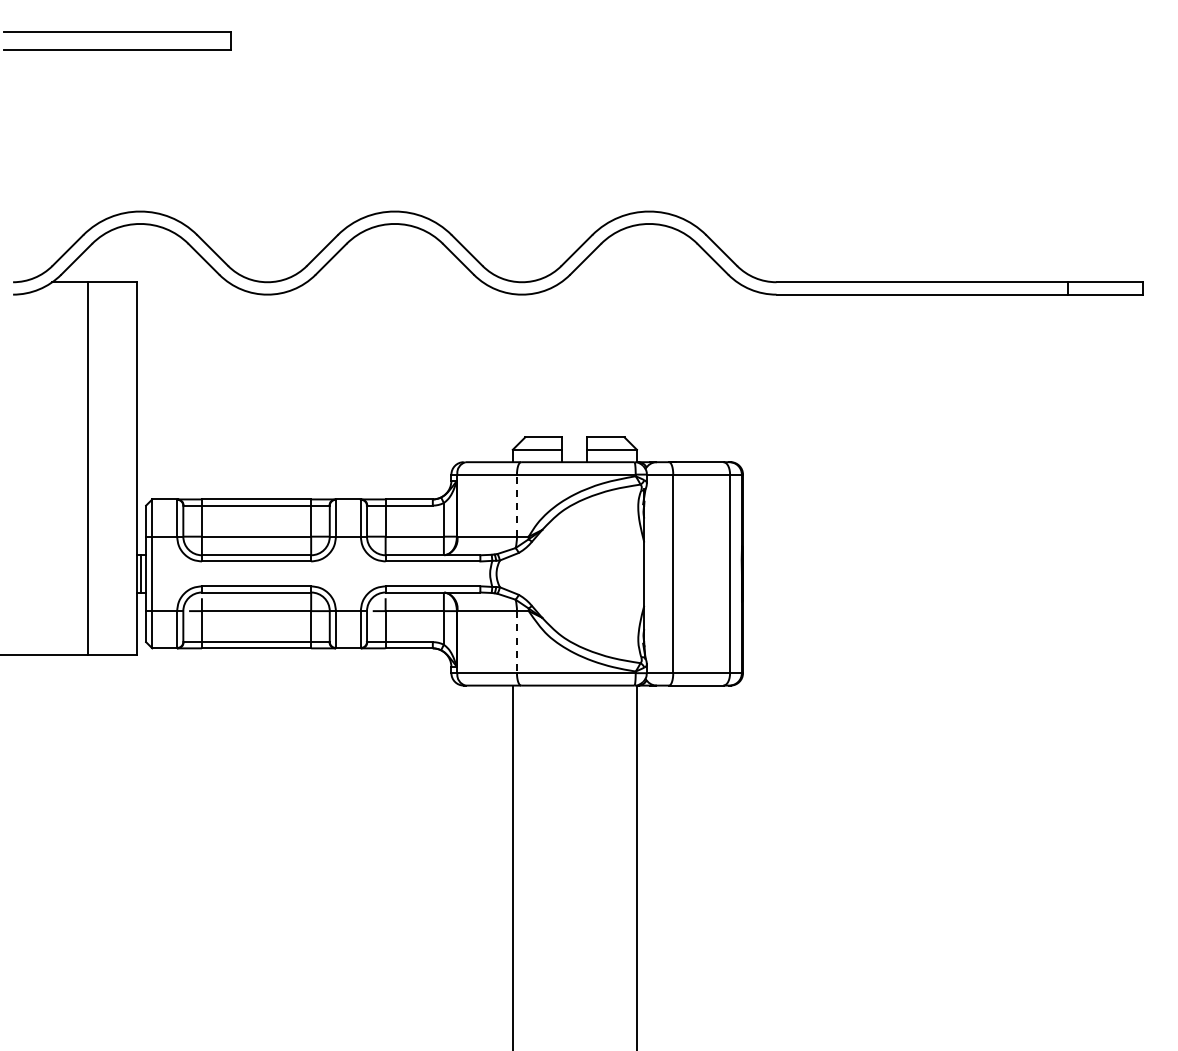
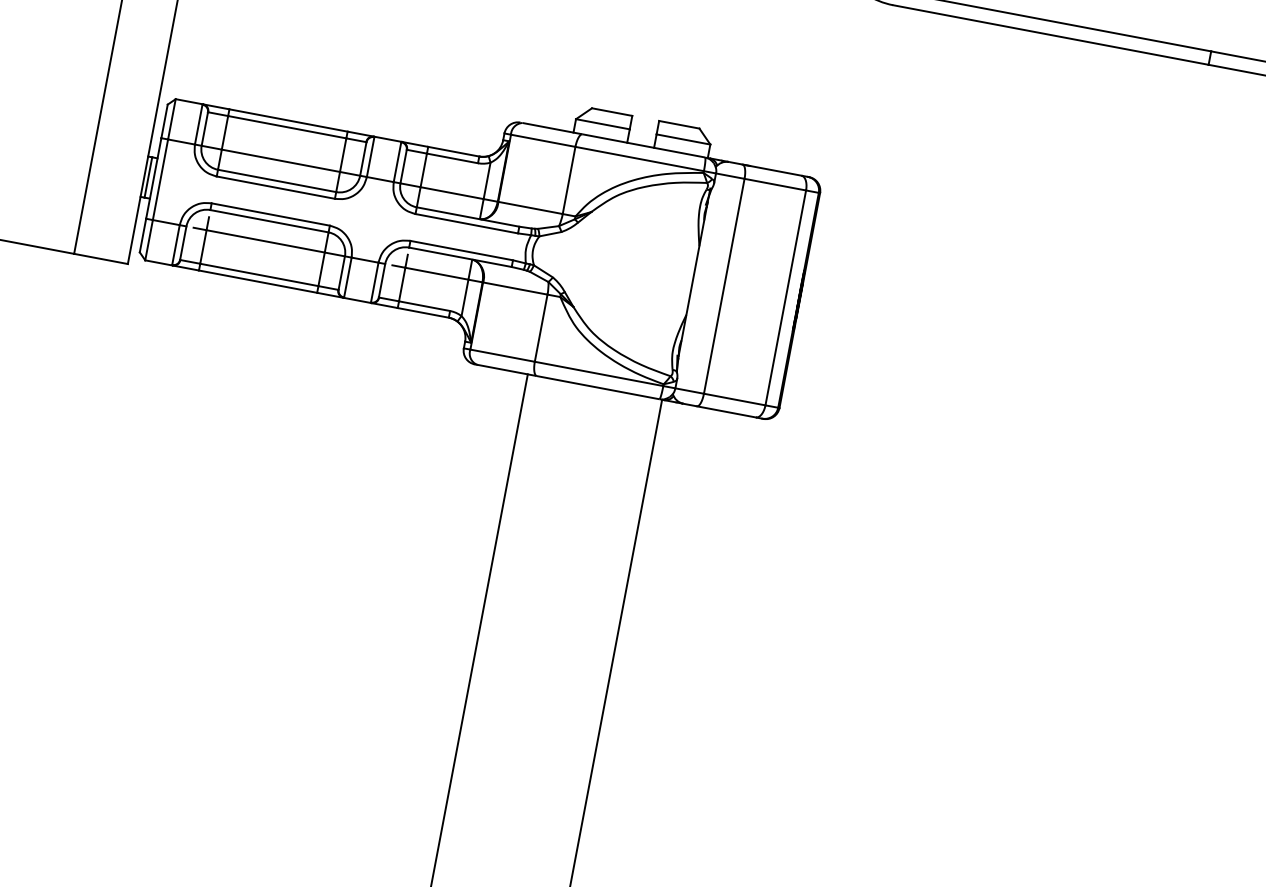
line: (516, 505) -> (568, 180), dashed -> solid
line: (516, 642) -> (540, 328), dashed -> solid

